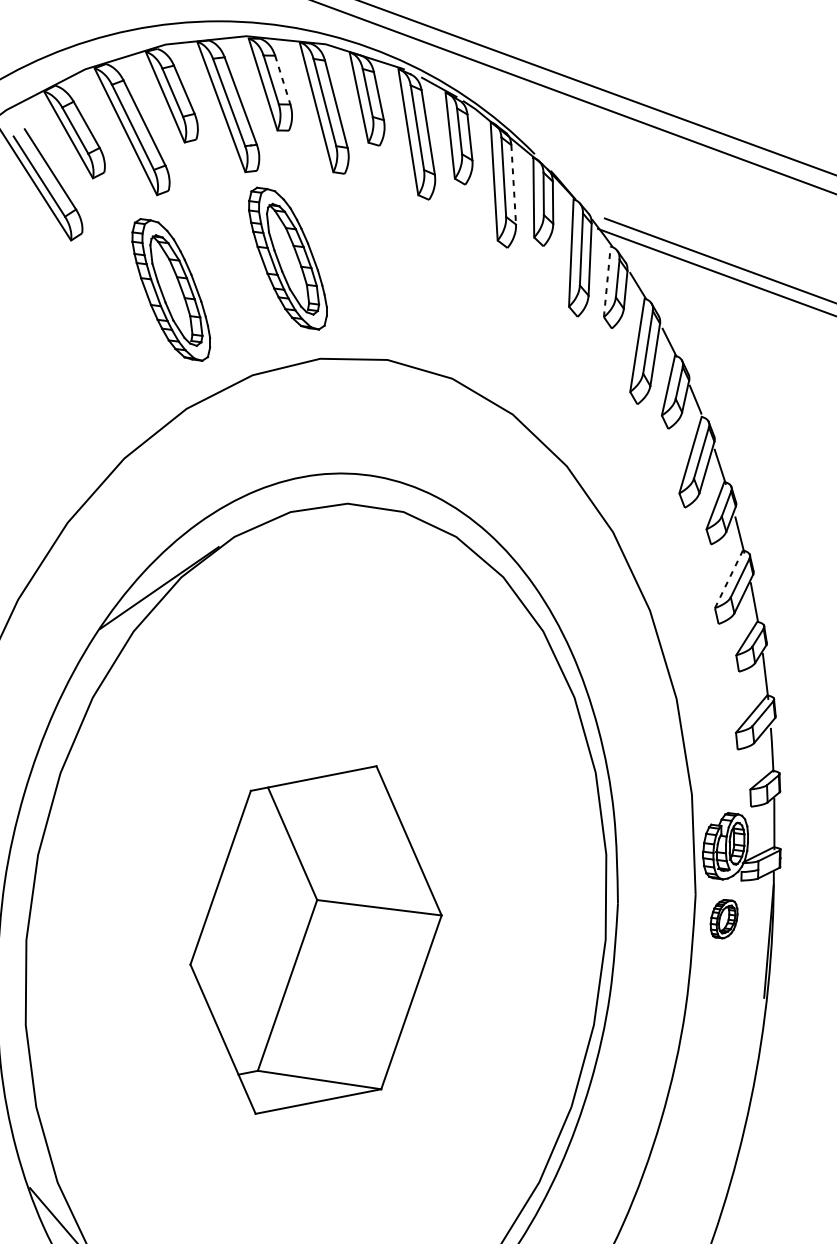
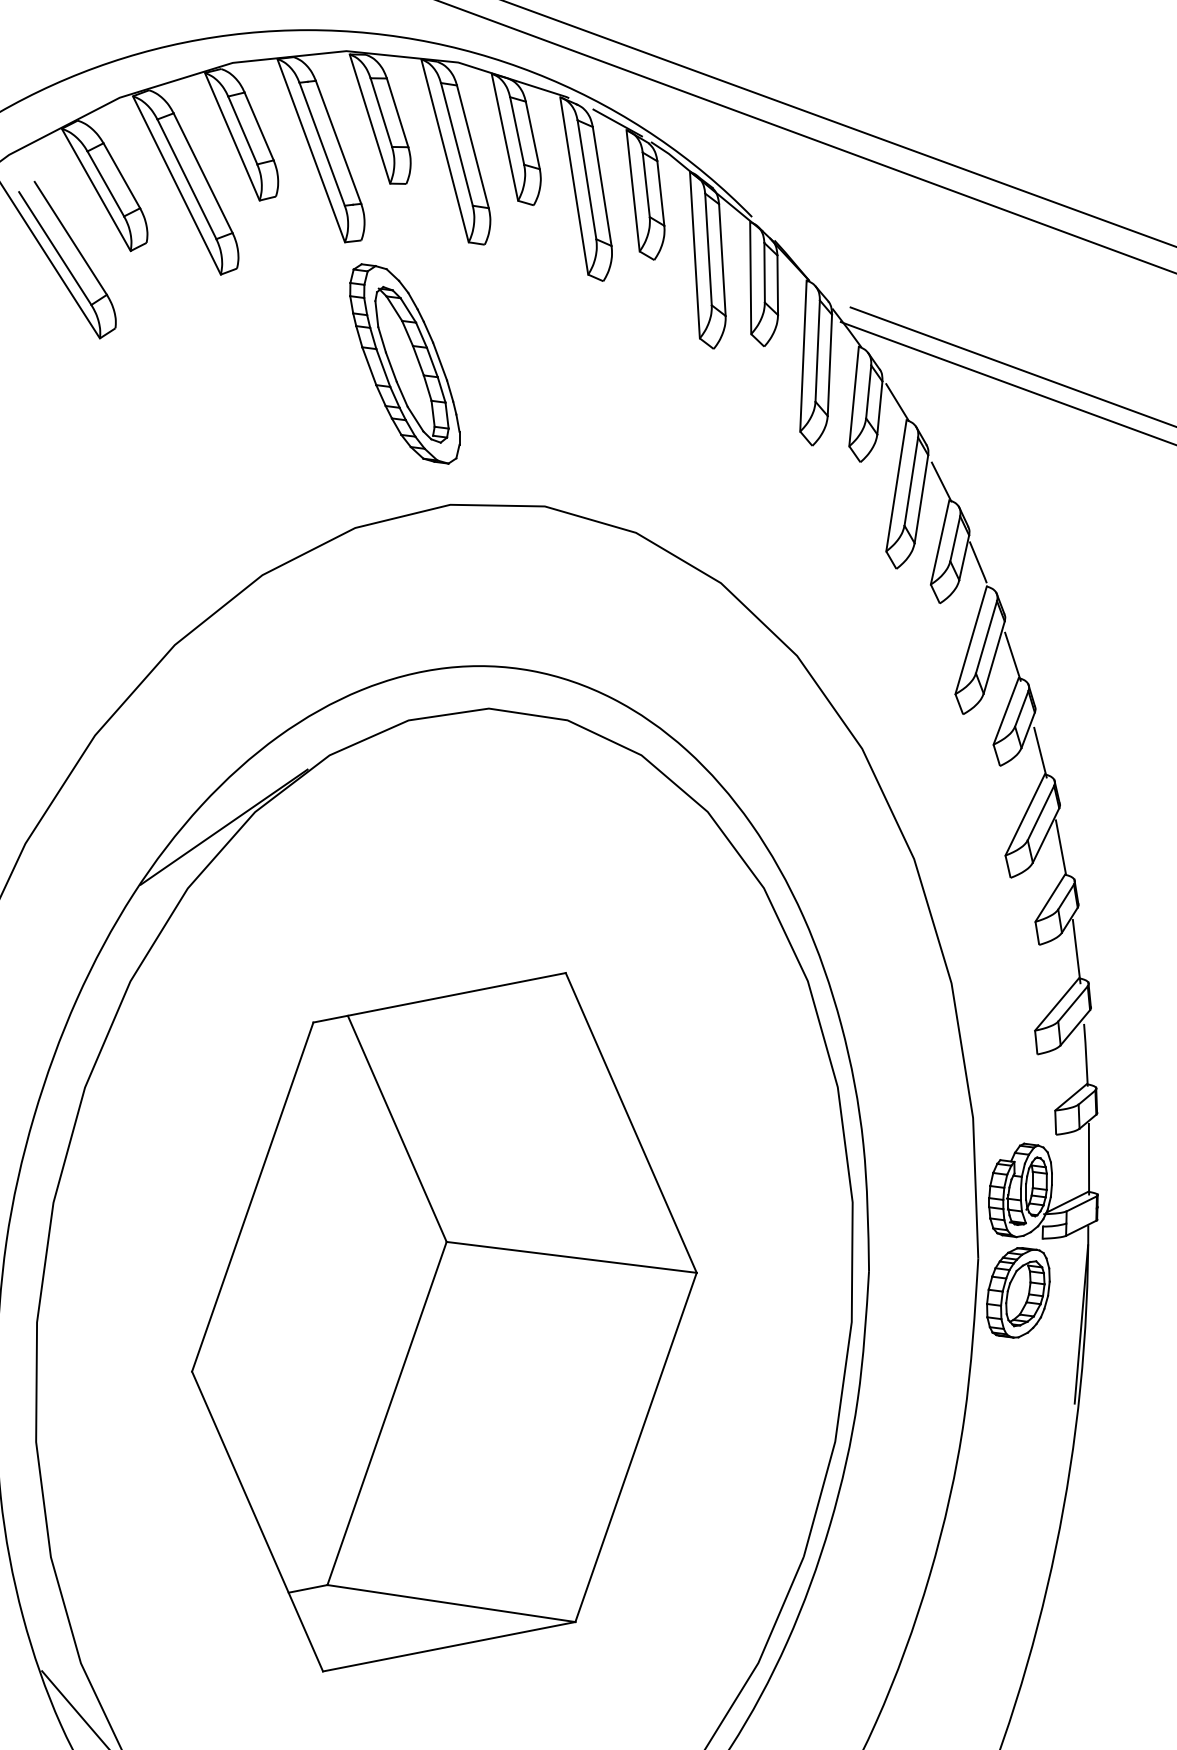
line: (282, 79) -> (397, 112), dashed -> solid
line: (513, 185) -> (722, 260), dashed -> solid
line: (607, 281) -> (854, 396), dashed -> solid
part: (171, 289) -> (240, 407), removed
line: (729, 578) -> (1025, 814), dashed -> solid
part: (724, 918) -> (1018, 1292), size x1.67
part: (316, 940) -> (444, 1322), size x1.43

